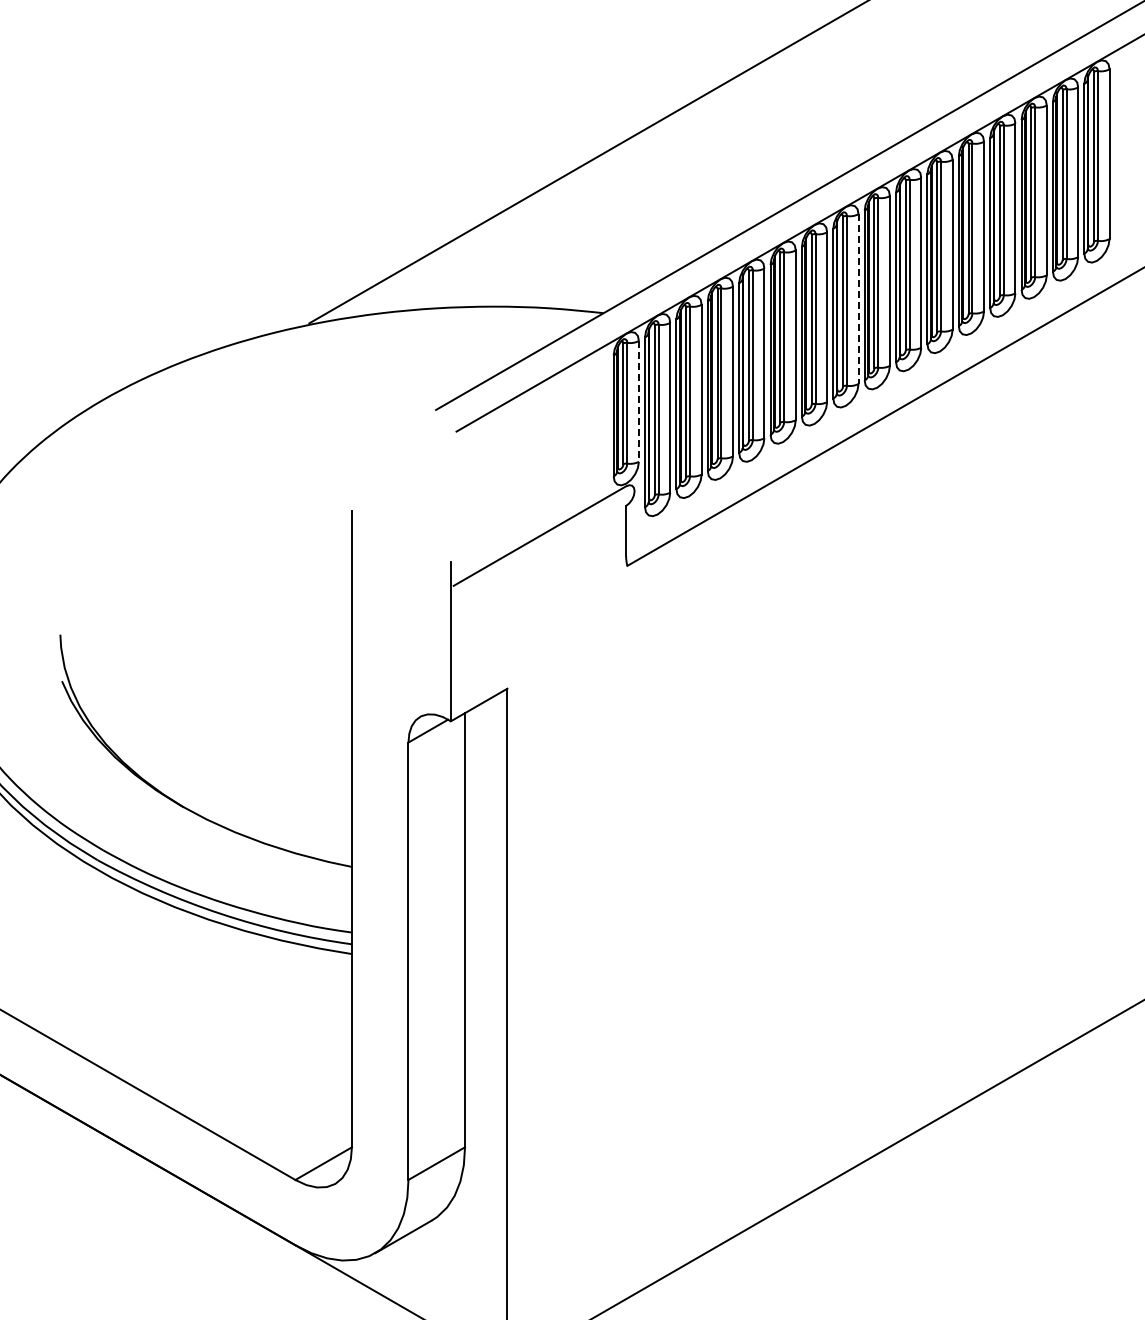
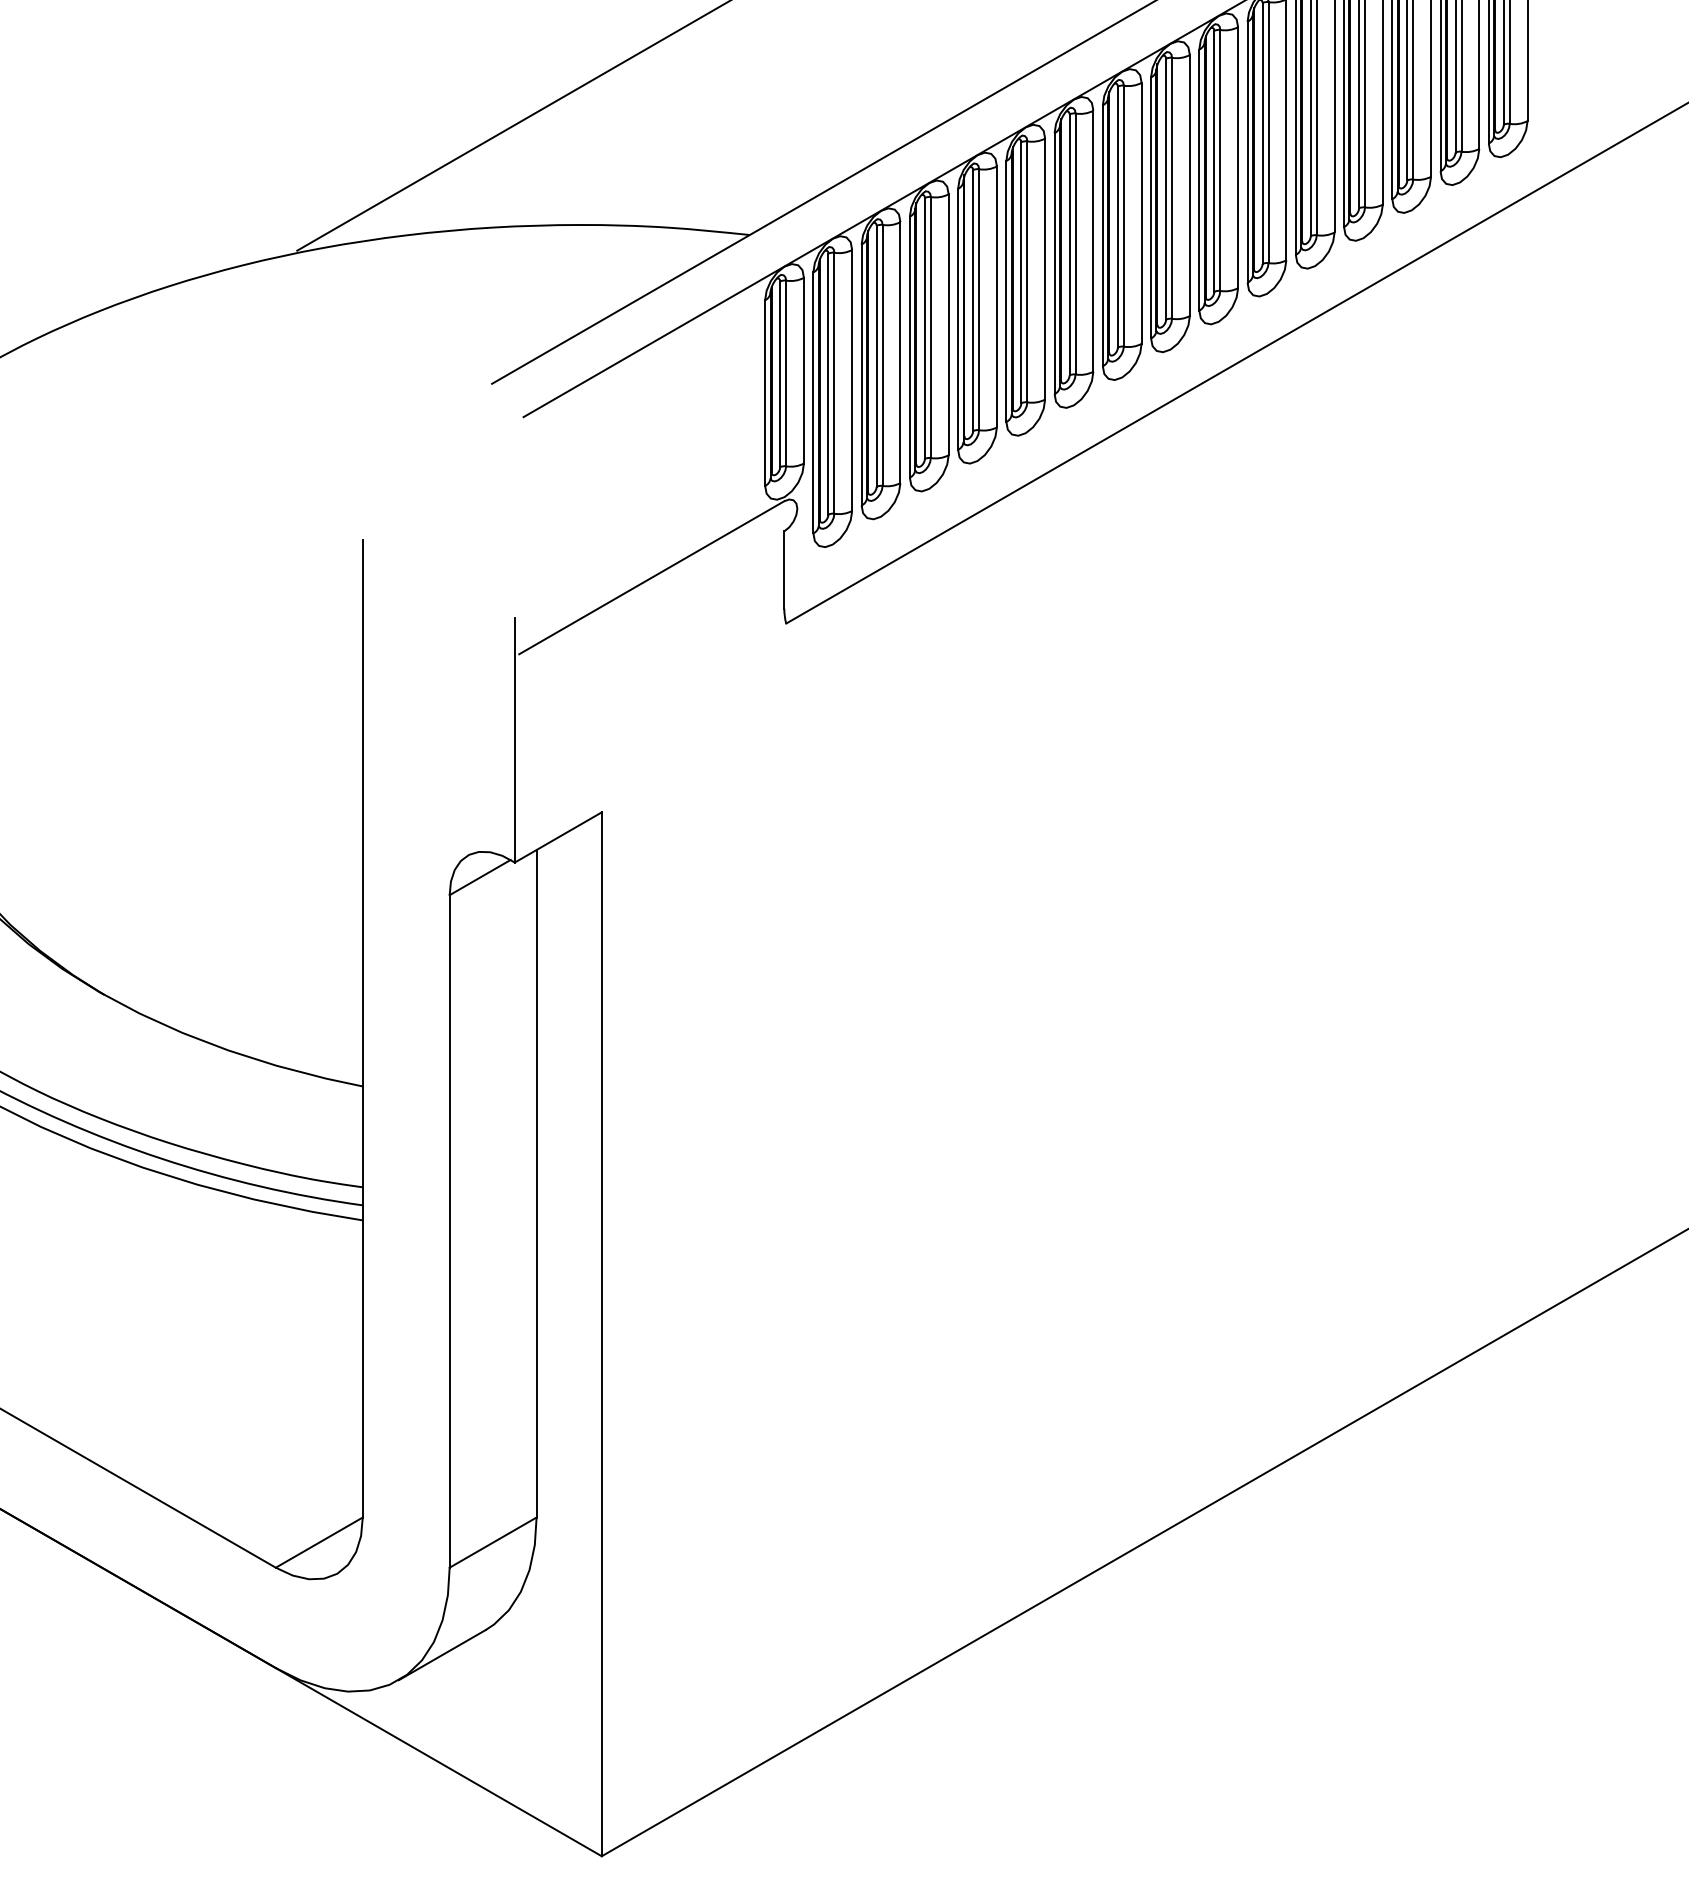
line: (858, 299) -> (1141, 213), dashed -> solid
line: (638, 401) -> (803, 370), dashed -> solid

